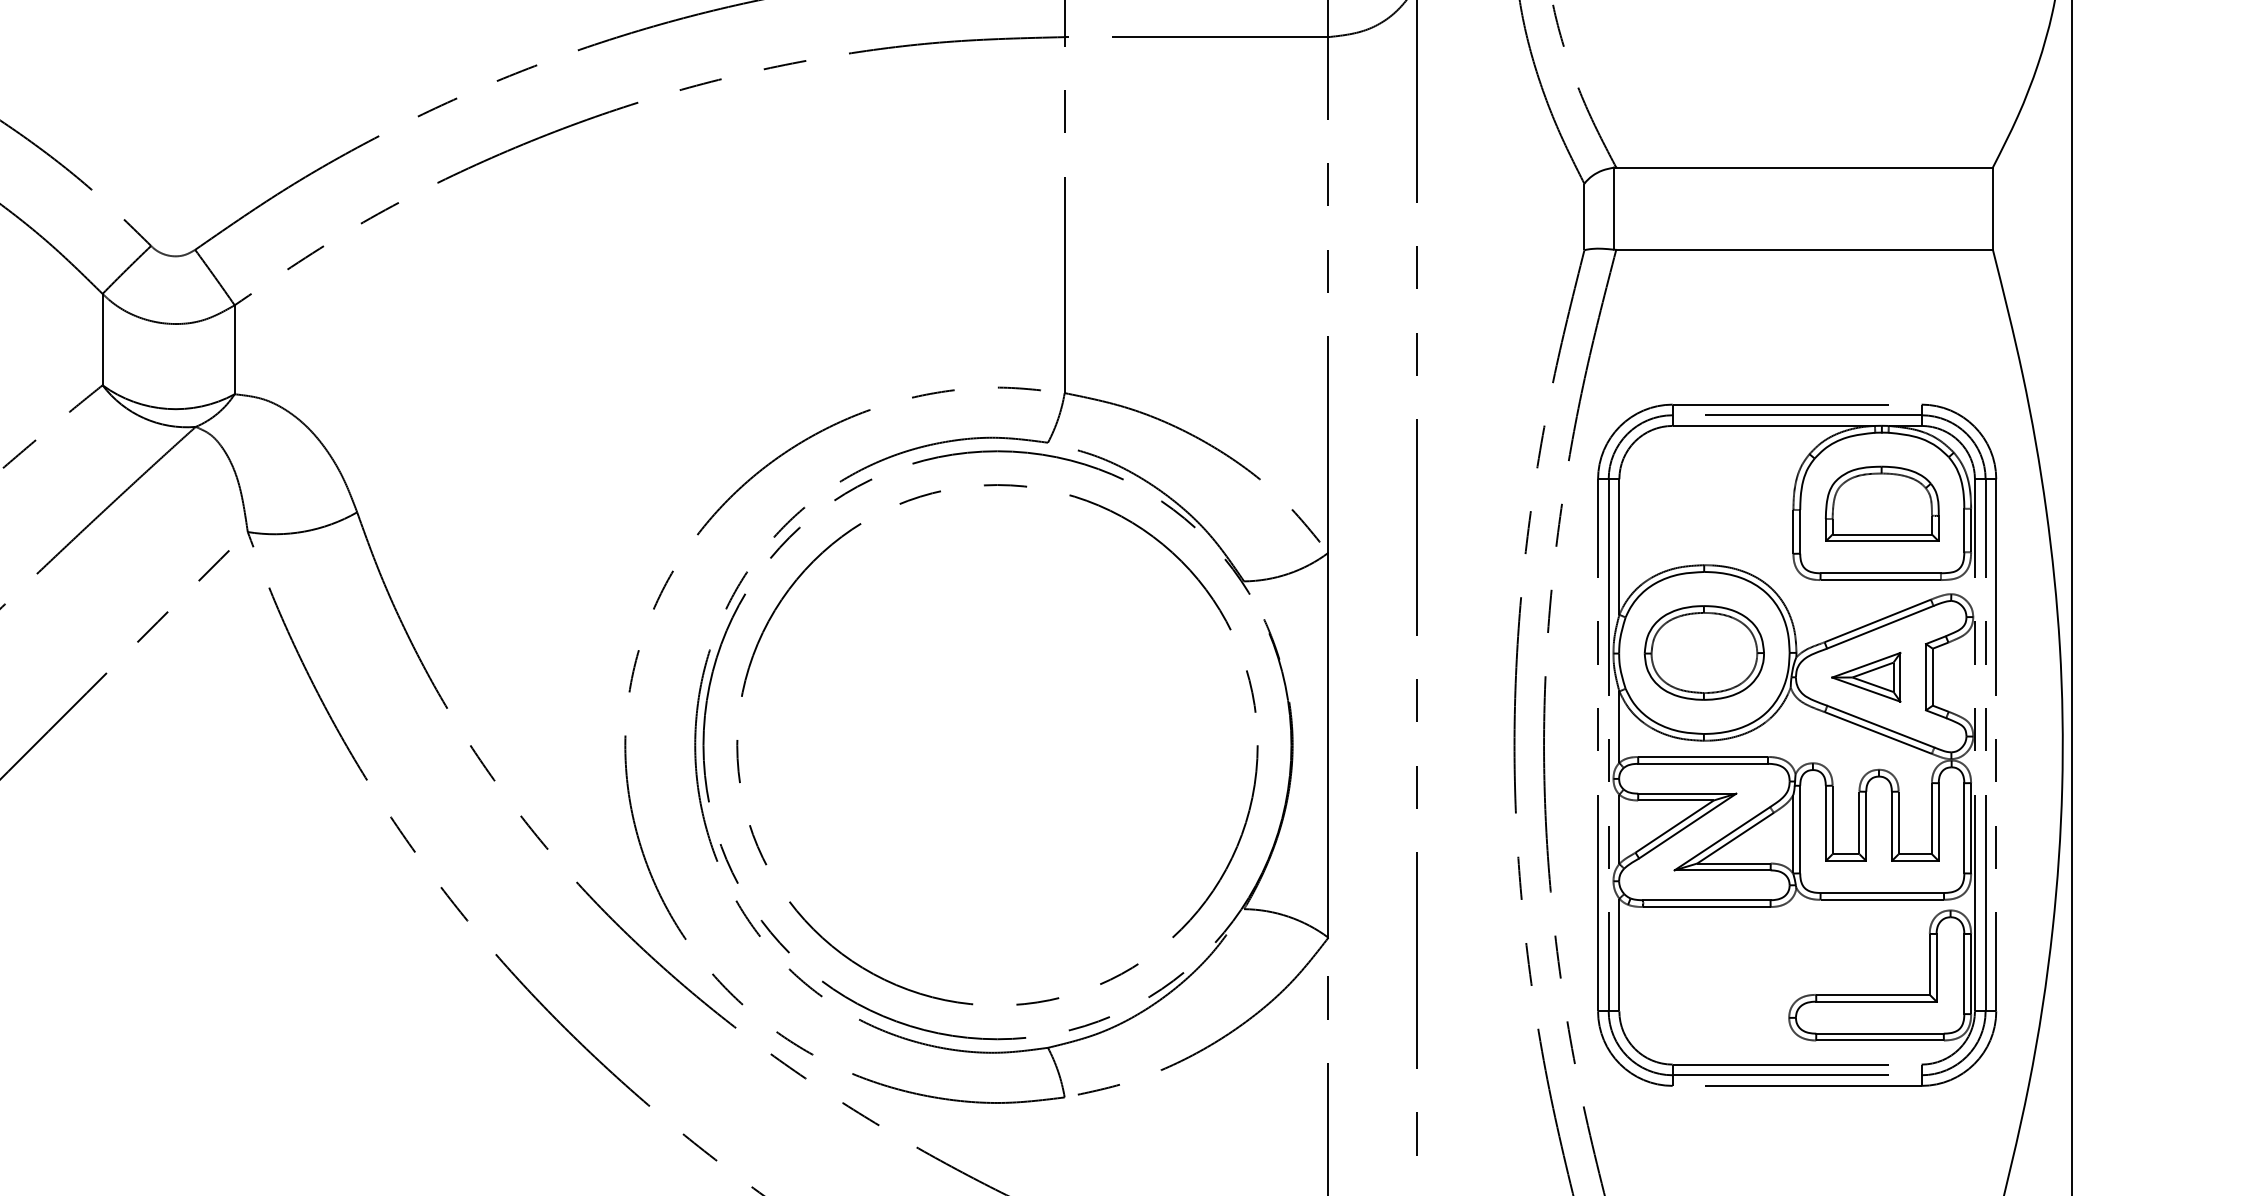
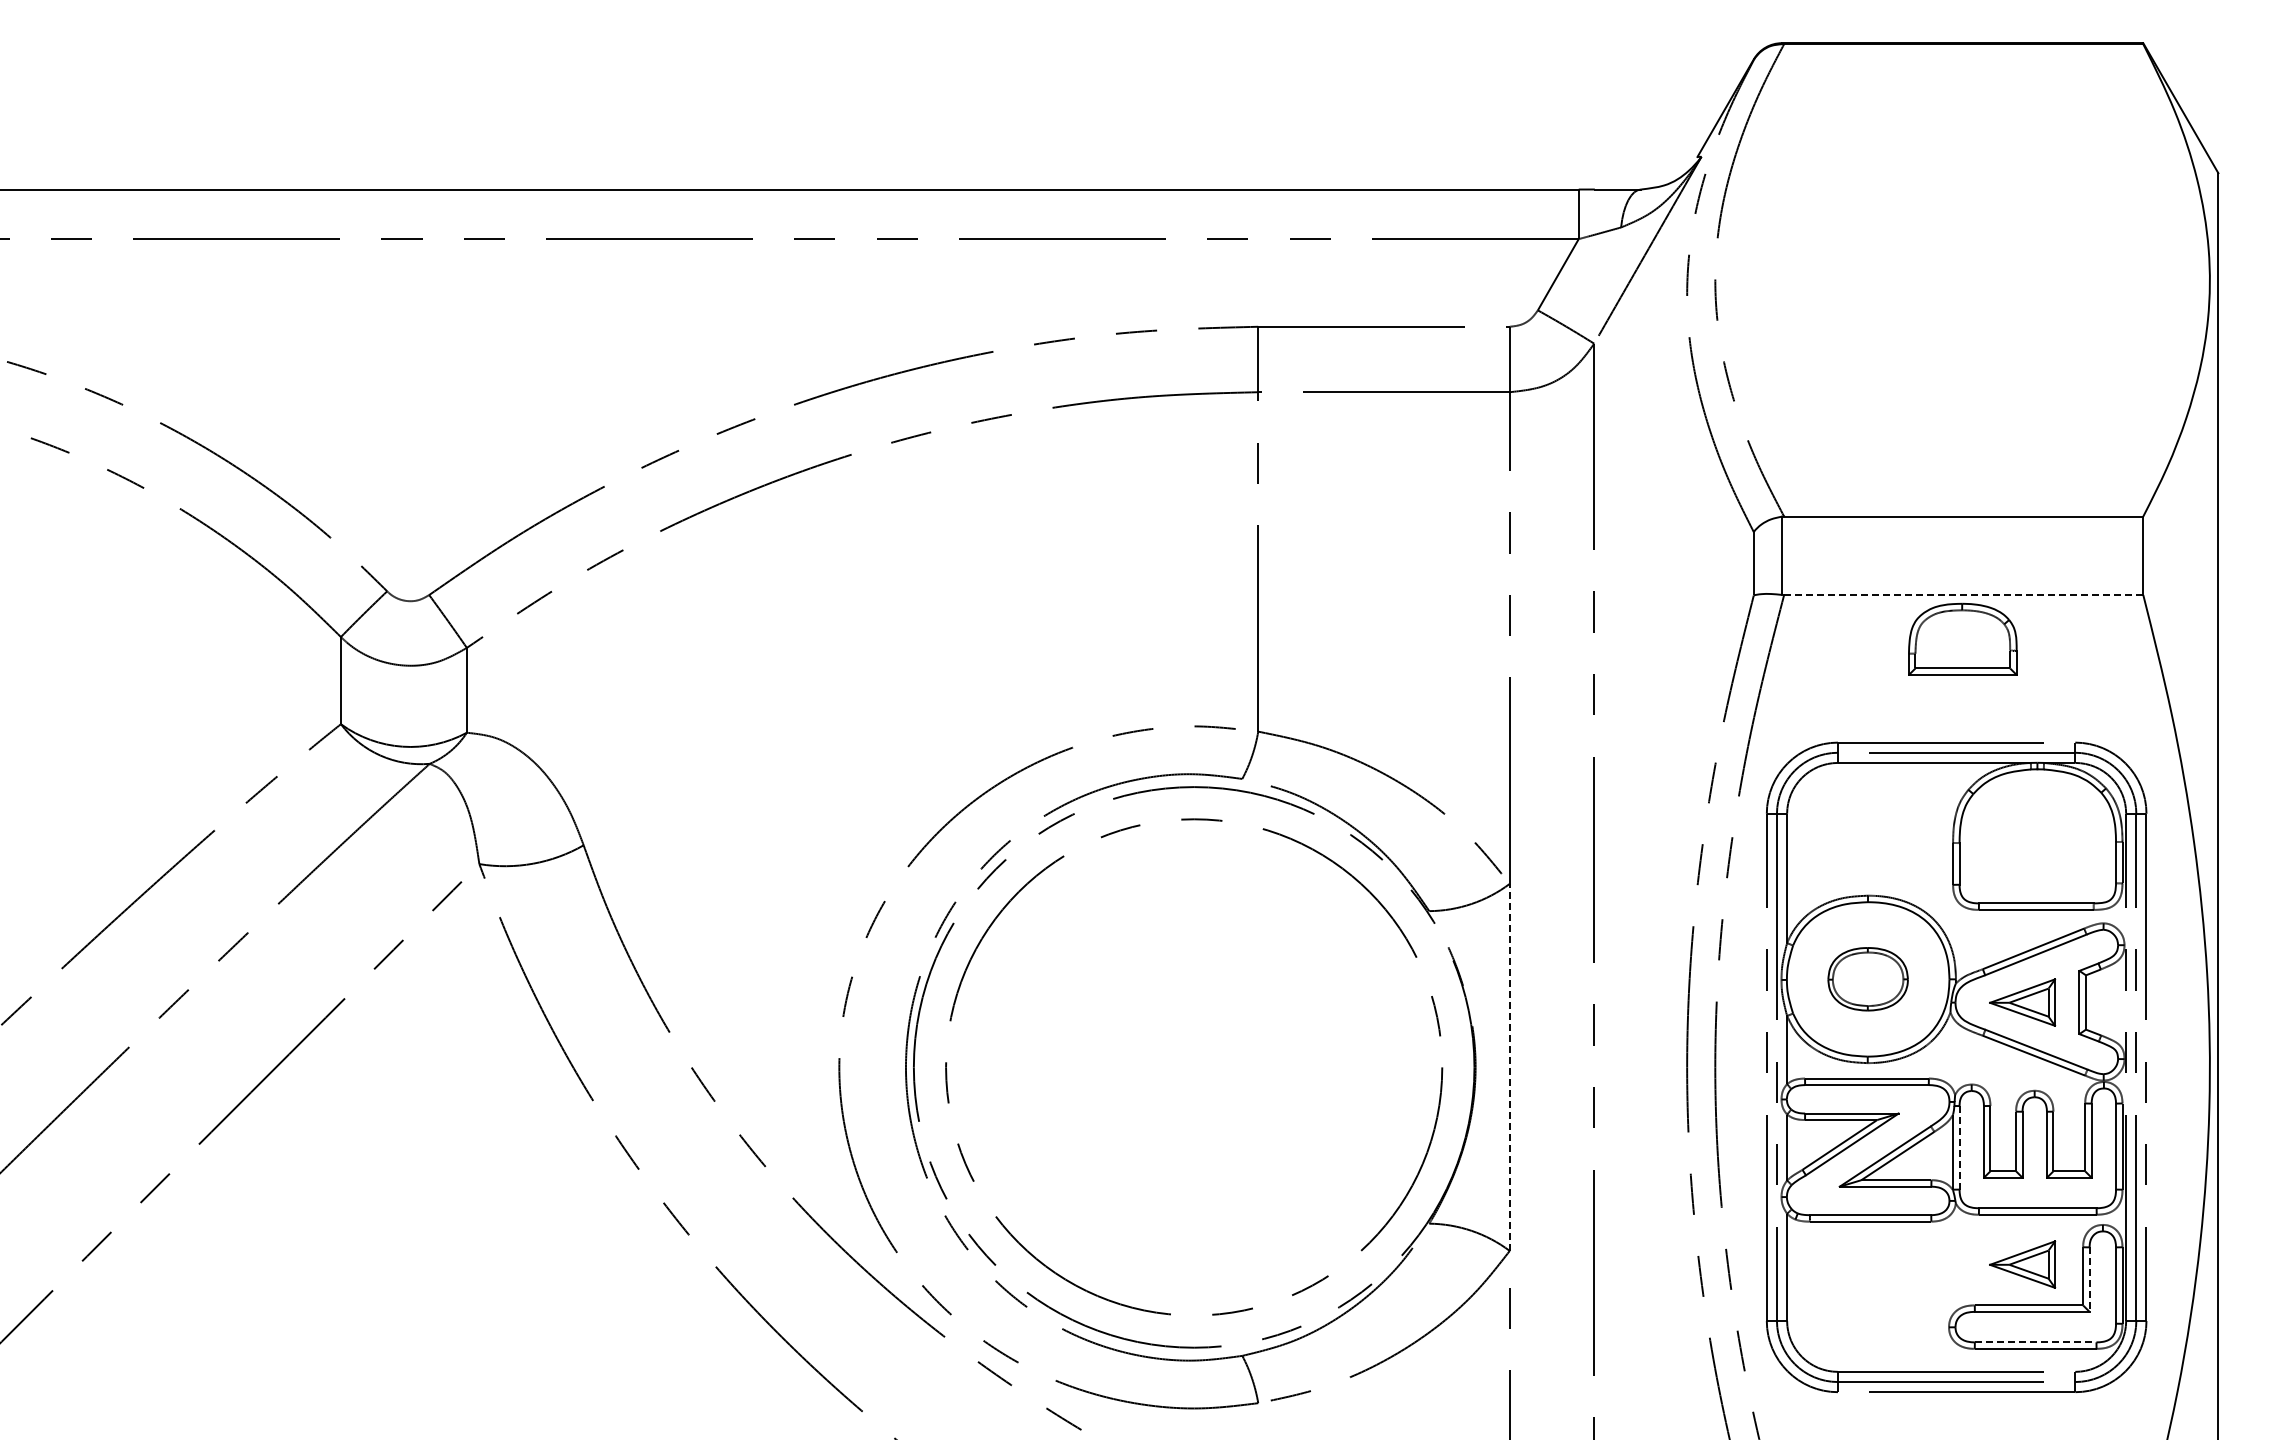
line: (1804, 250) -> (1963, 595), solid -> dashed
part: (1881, 503) -> (1962, 638), moved
part: (1703, 652) -> (1867, 978), size x0.7
line: (1328, 745) -> (1509, 1067), solid -> dashed
line: (1800, 829) -> (1959, 1147), solid -> dashed
part: (1866, 951) -> (2022, 1264), added
line: (1936, 968) -> (2089, 1280), solid -> dashed
line: (1879, 1033) -> (2035, 1342), solid -> dashed

